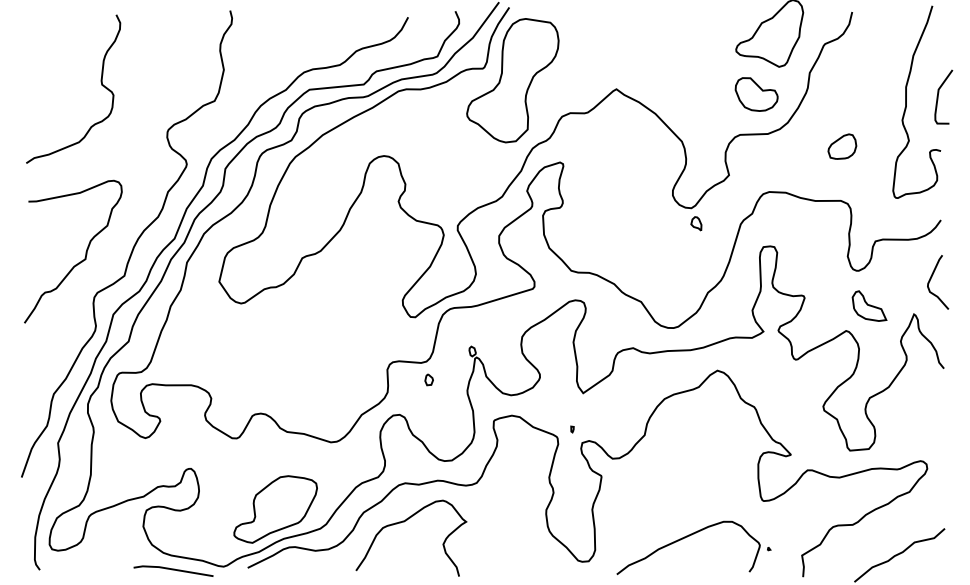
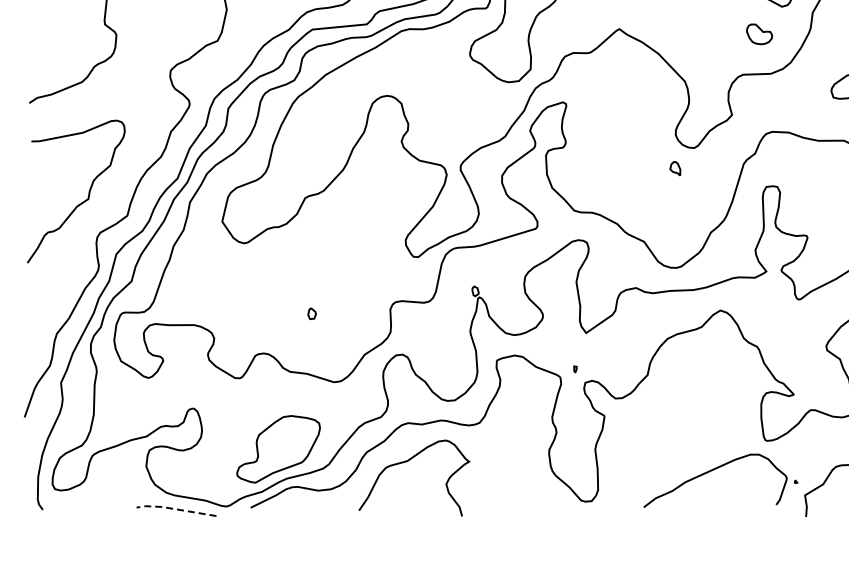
part: (756, 94) -> (759, 34), size x0.6
part: (696, 223) -> (675, 168), moved
part: (428, 379) -> (311, 313), moved
part: (687, 537) -> (714, 470), moved
line: (171, 569) -> (174, 509), solid -> dashed

